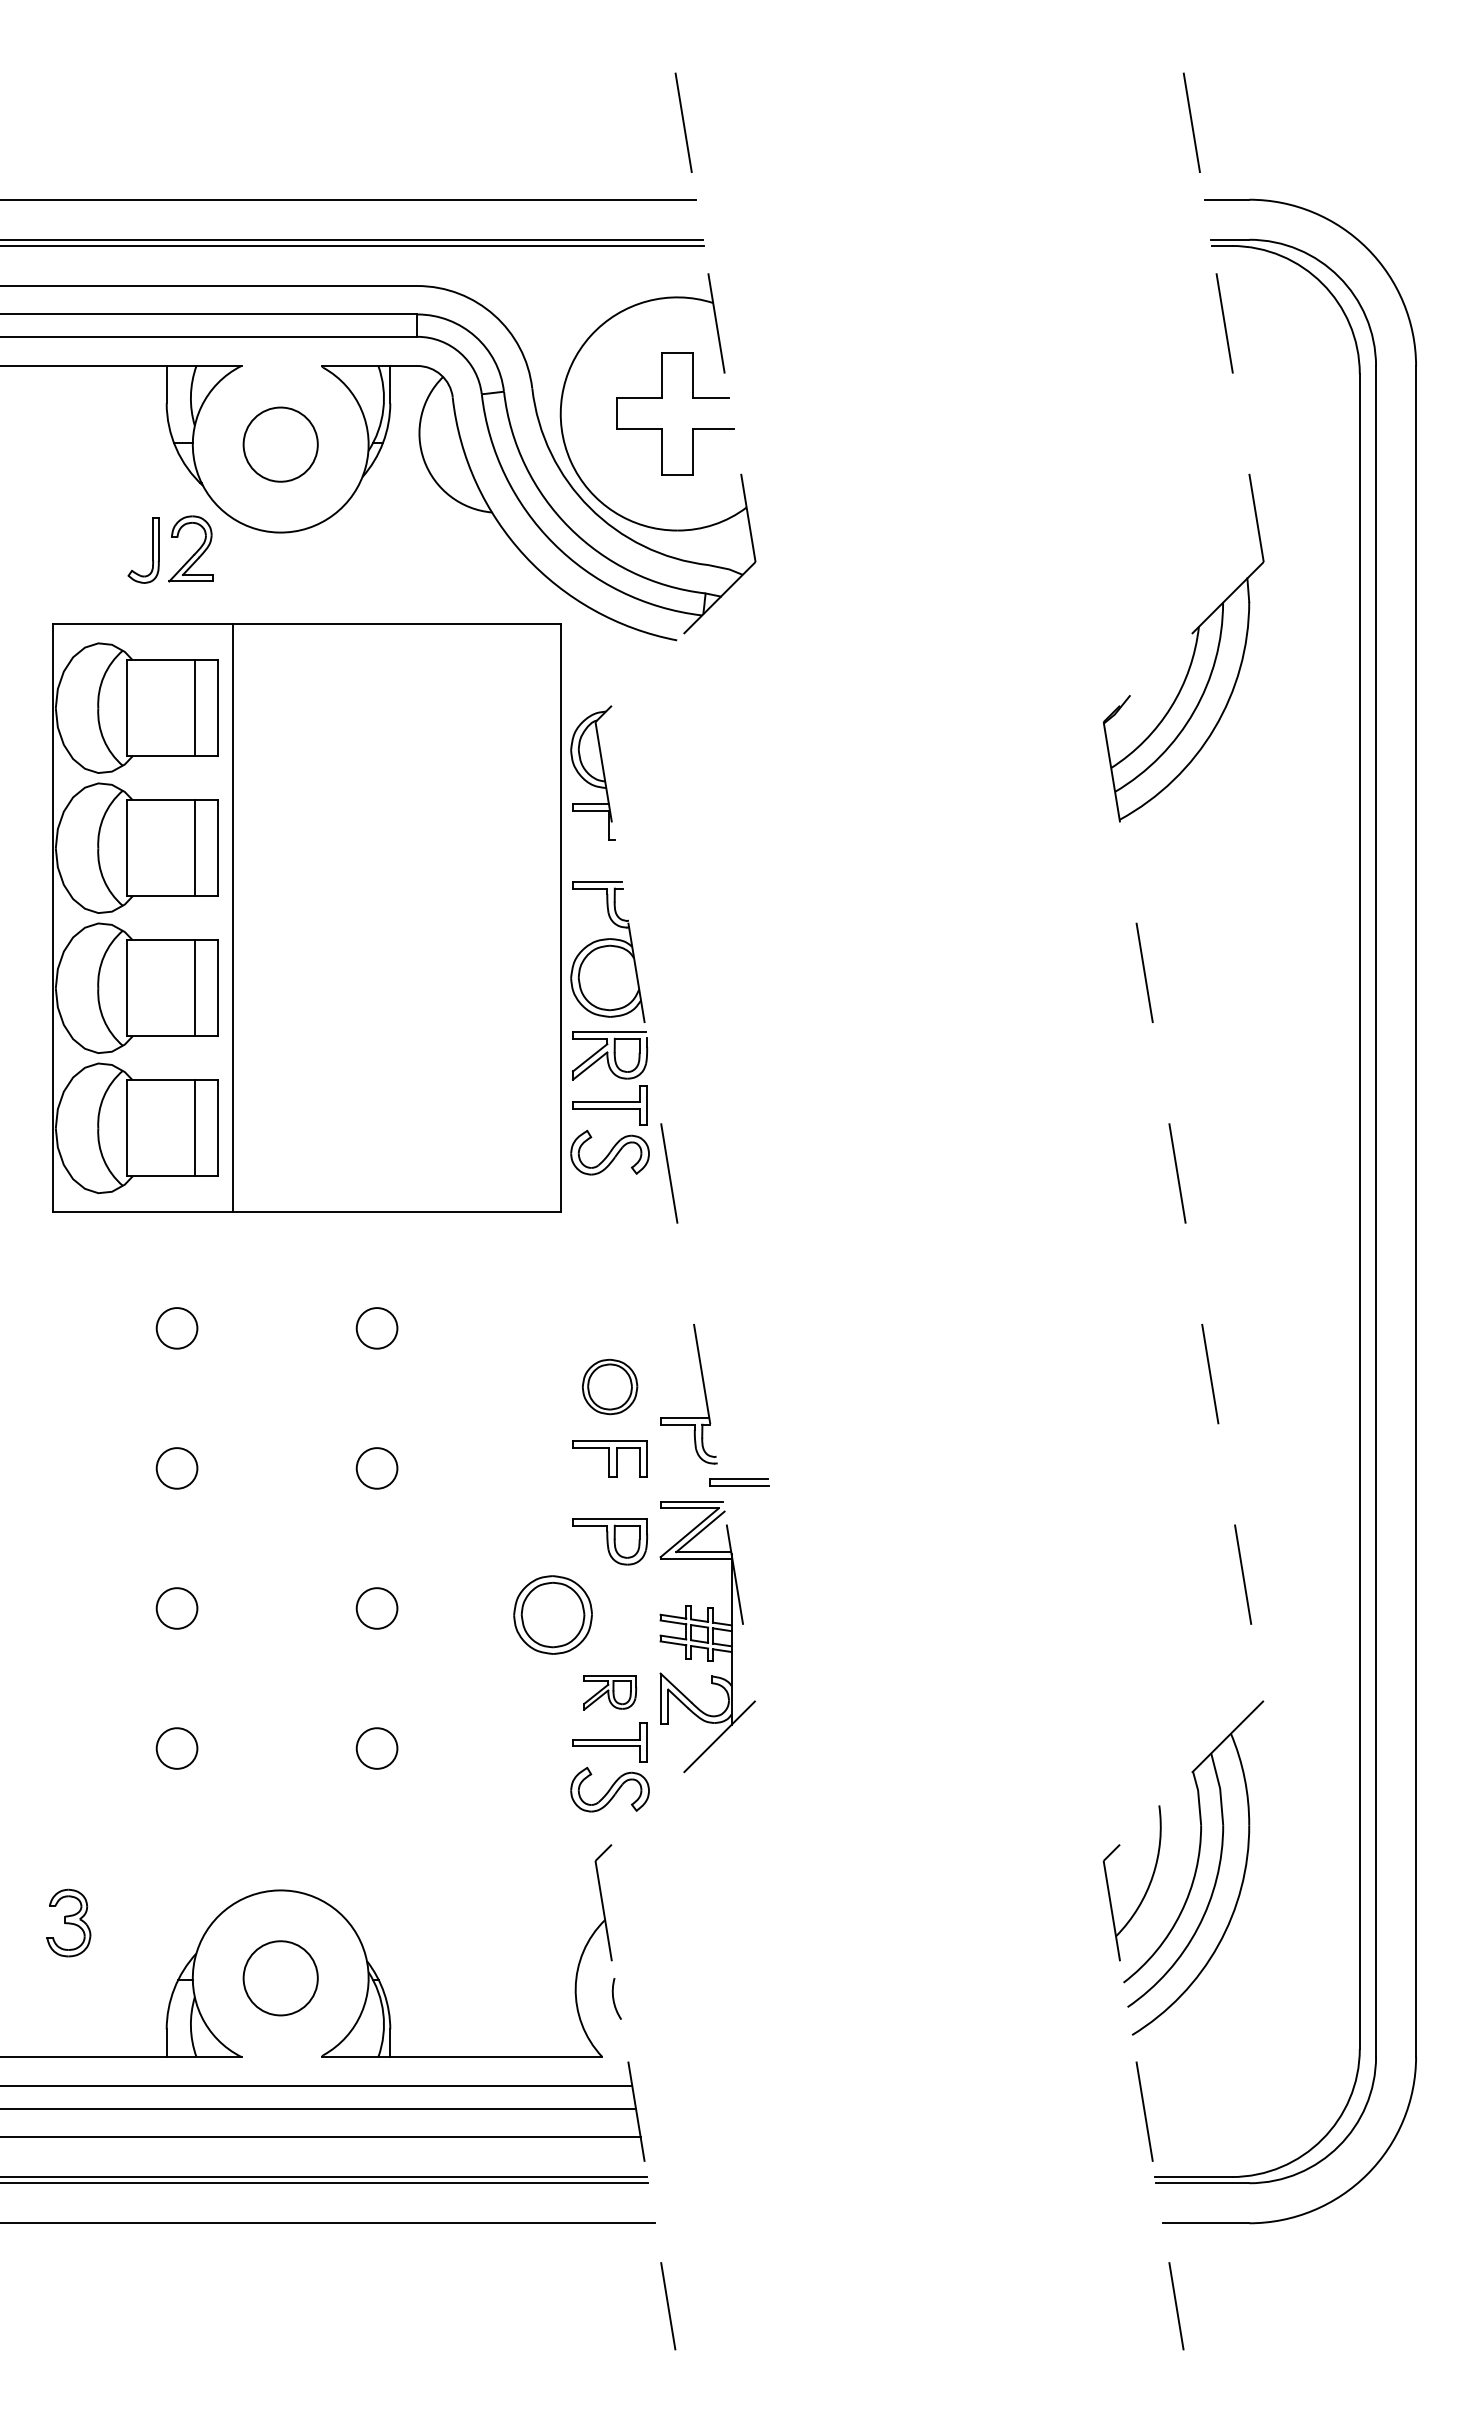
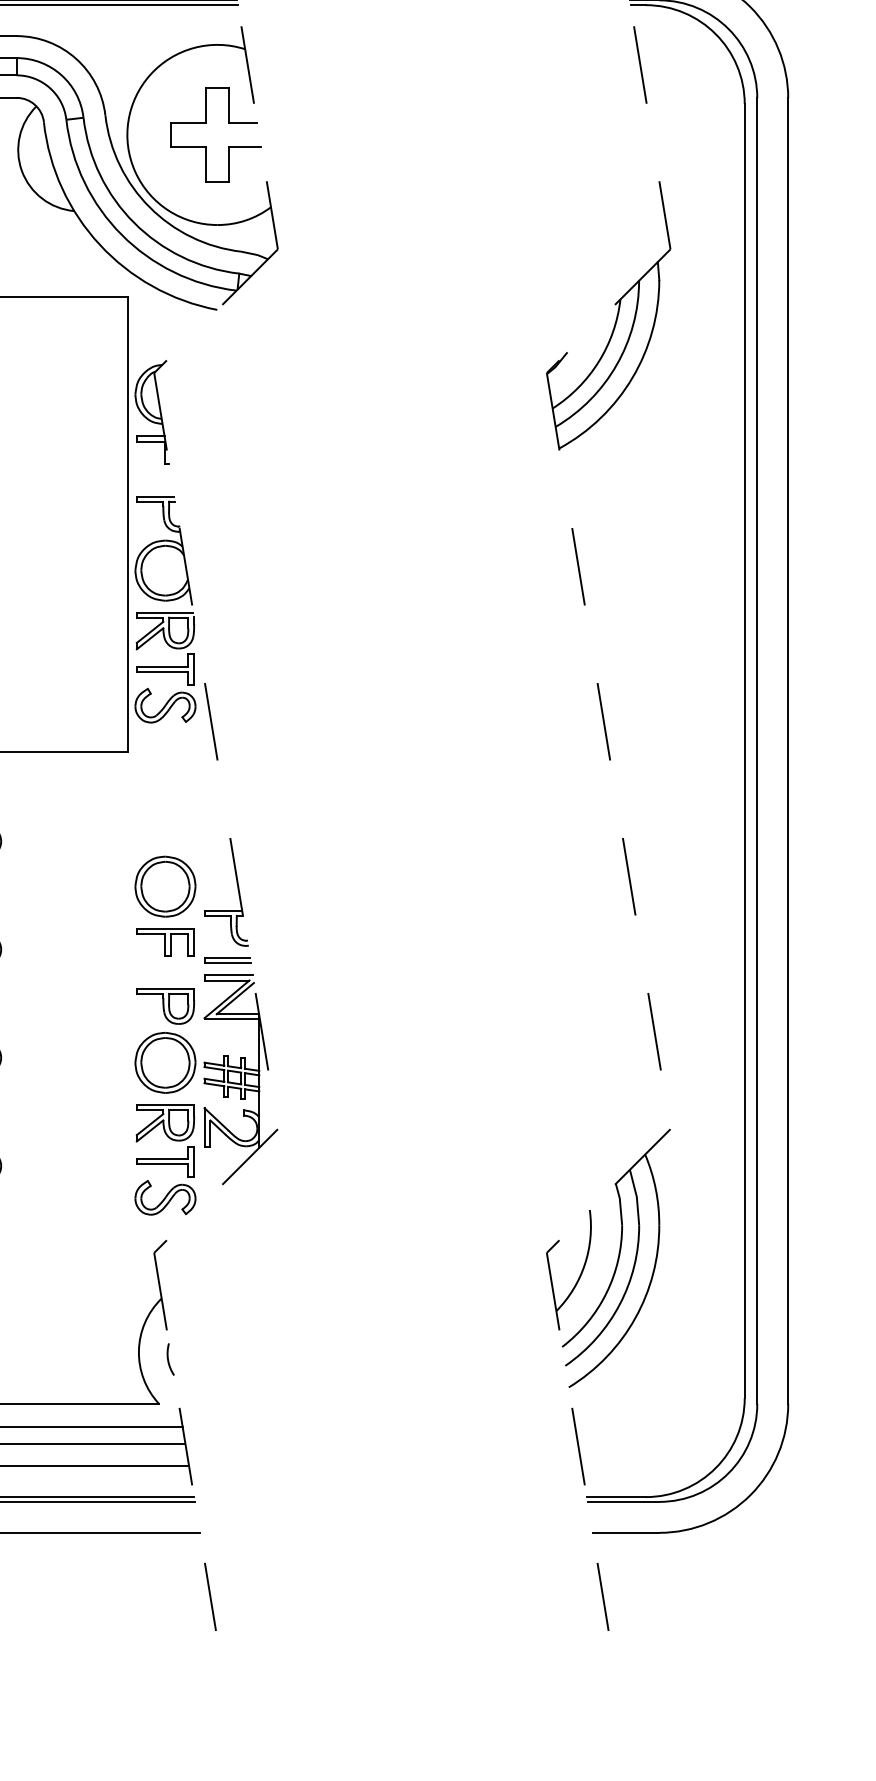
part: (609, 1386) -> (165, 886), size x1.43
part: (739, 1482) -> (227, 960), moved
part: (552, 1614) -> (165, 1062), moved
part: (610, 1692) -> (165, 1122), size x1.43

